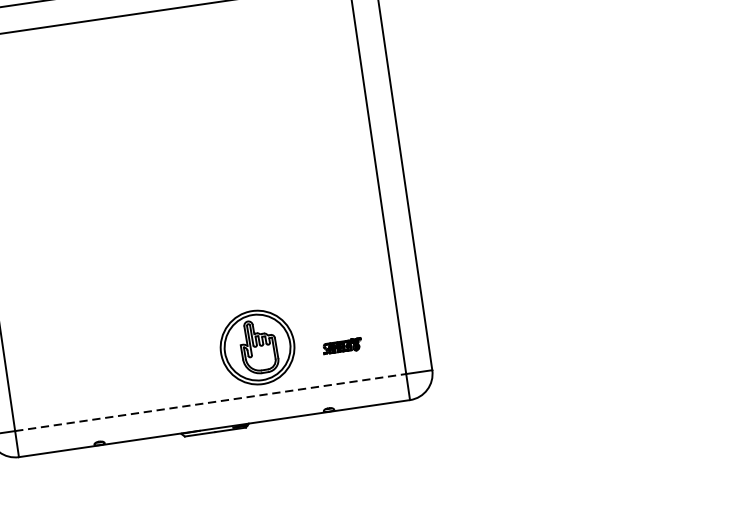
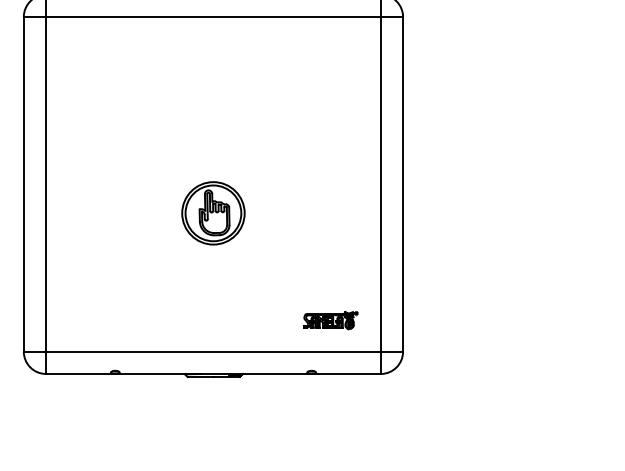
part: (342, 346) -> (330, 320), size x1.67
part: (257, 347) -> (213, 213), moved
line: (210, 402) -> (213, 351), dashed -> solid

